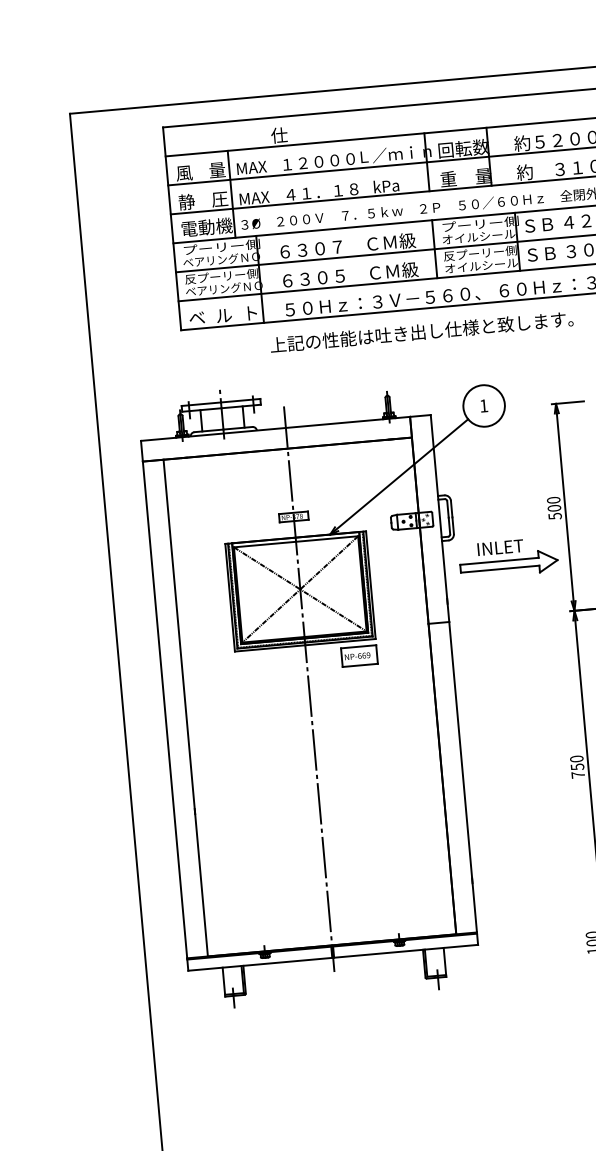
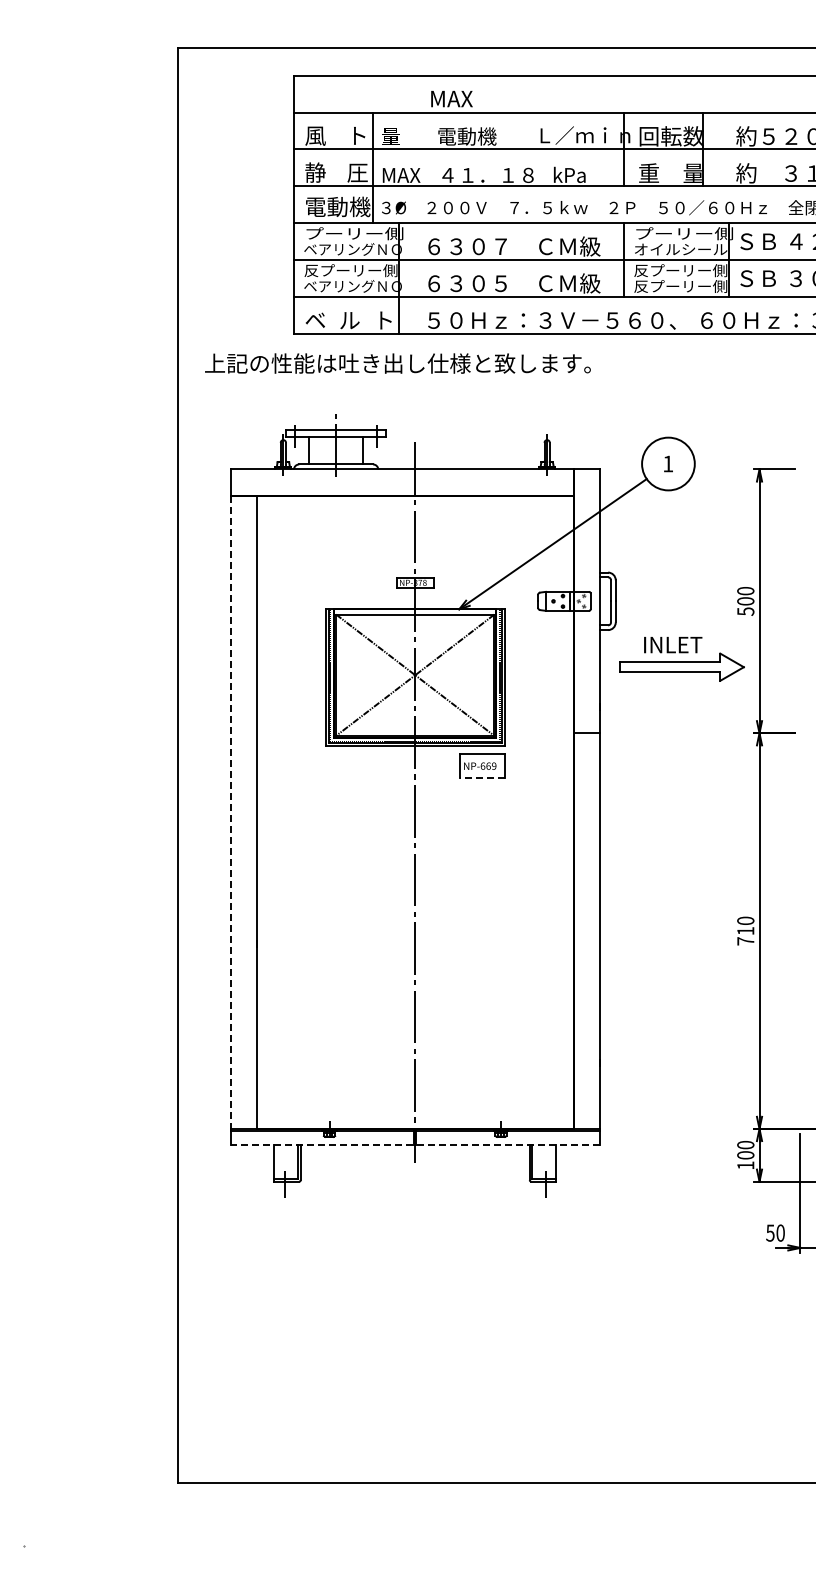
text: (287, 134) -> (450, 98), 仕 -> MAX
text: (317, 161) -> (485, 136), １２０００ -> 電動機
text: (251, 167) -> (401, 136), MAX -> 量
text: (217, 169) -> (357, 135), 量 -> ト
text: (481, 265) -> (680, 286), オイルシール -> 反プーリー側
text: (421, 332) -> (397, 363), moved
line: (360, 665) -> (482, 778), solid -> dashed
line: (164, 710) -> (230, 812), solid -> dashed
text: (577, 767) -> (745, 931), 750 -> 710
line: (333, 957) -> (415, 1144), solid -> dashed

